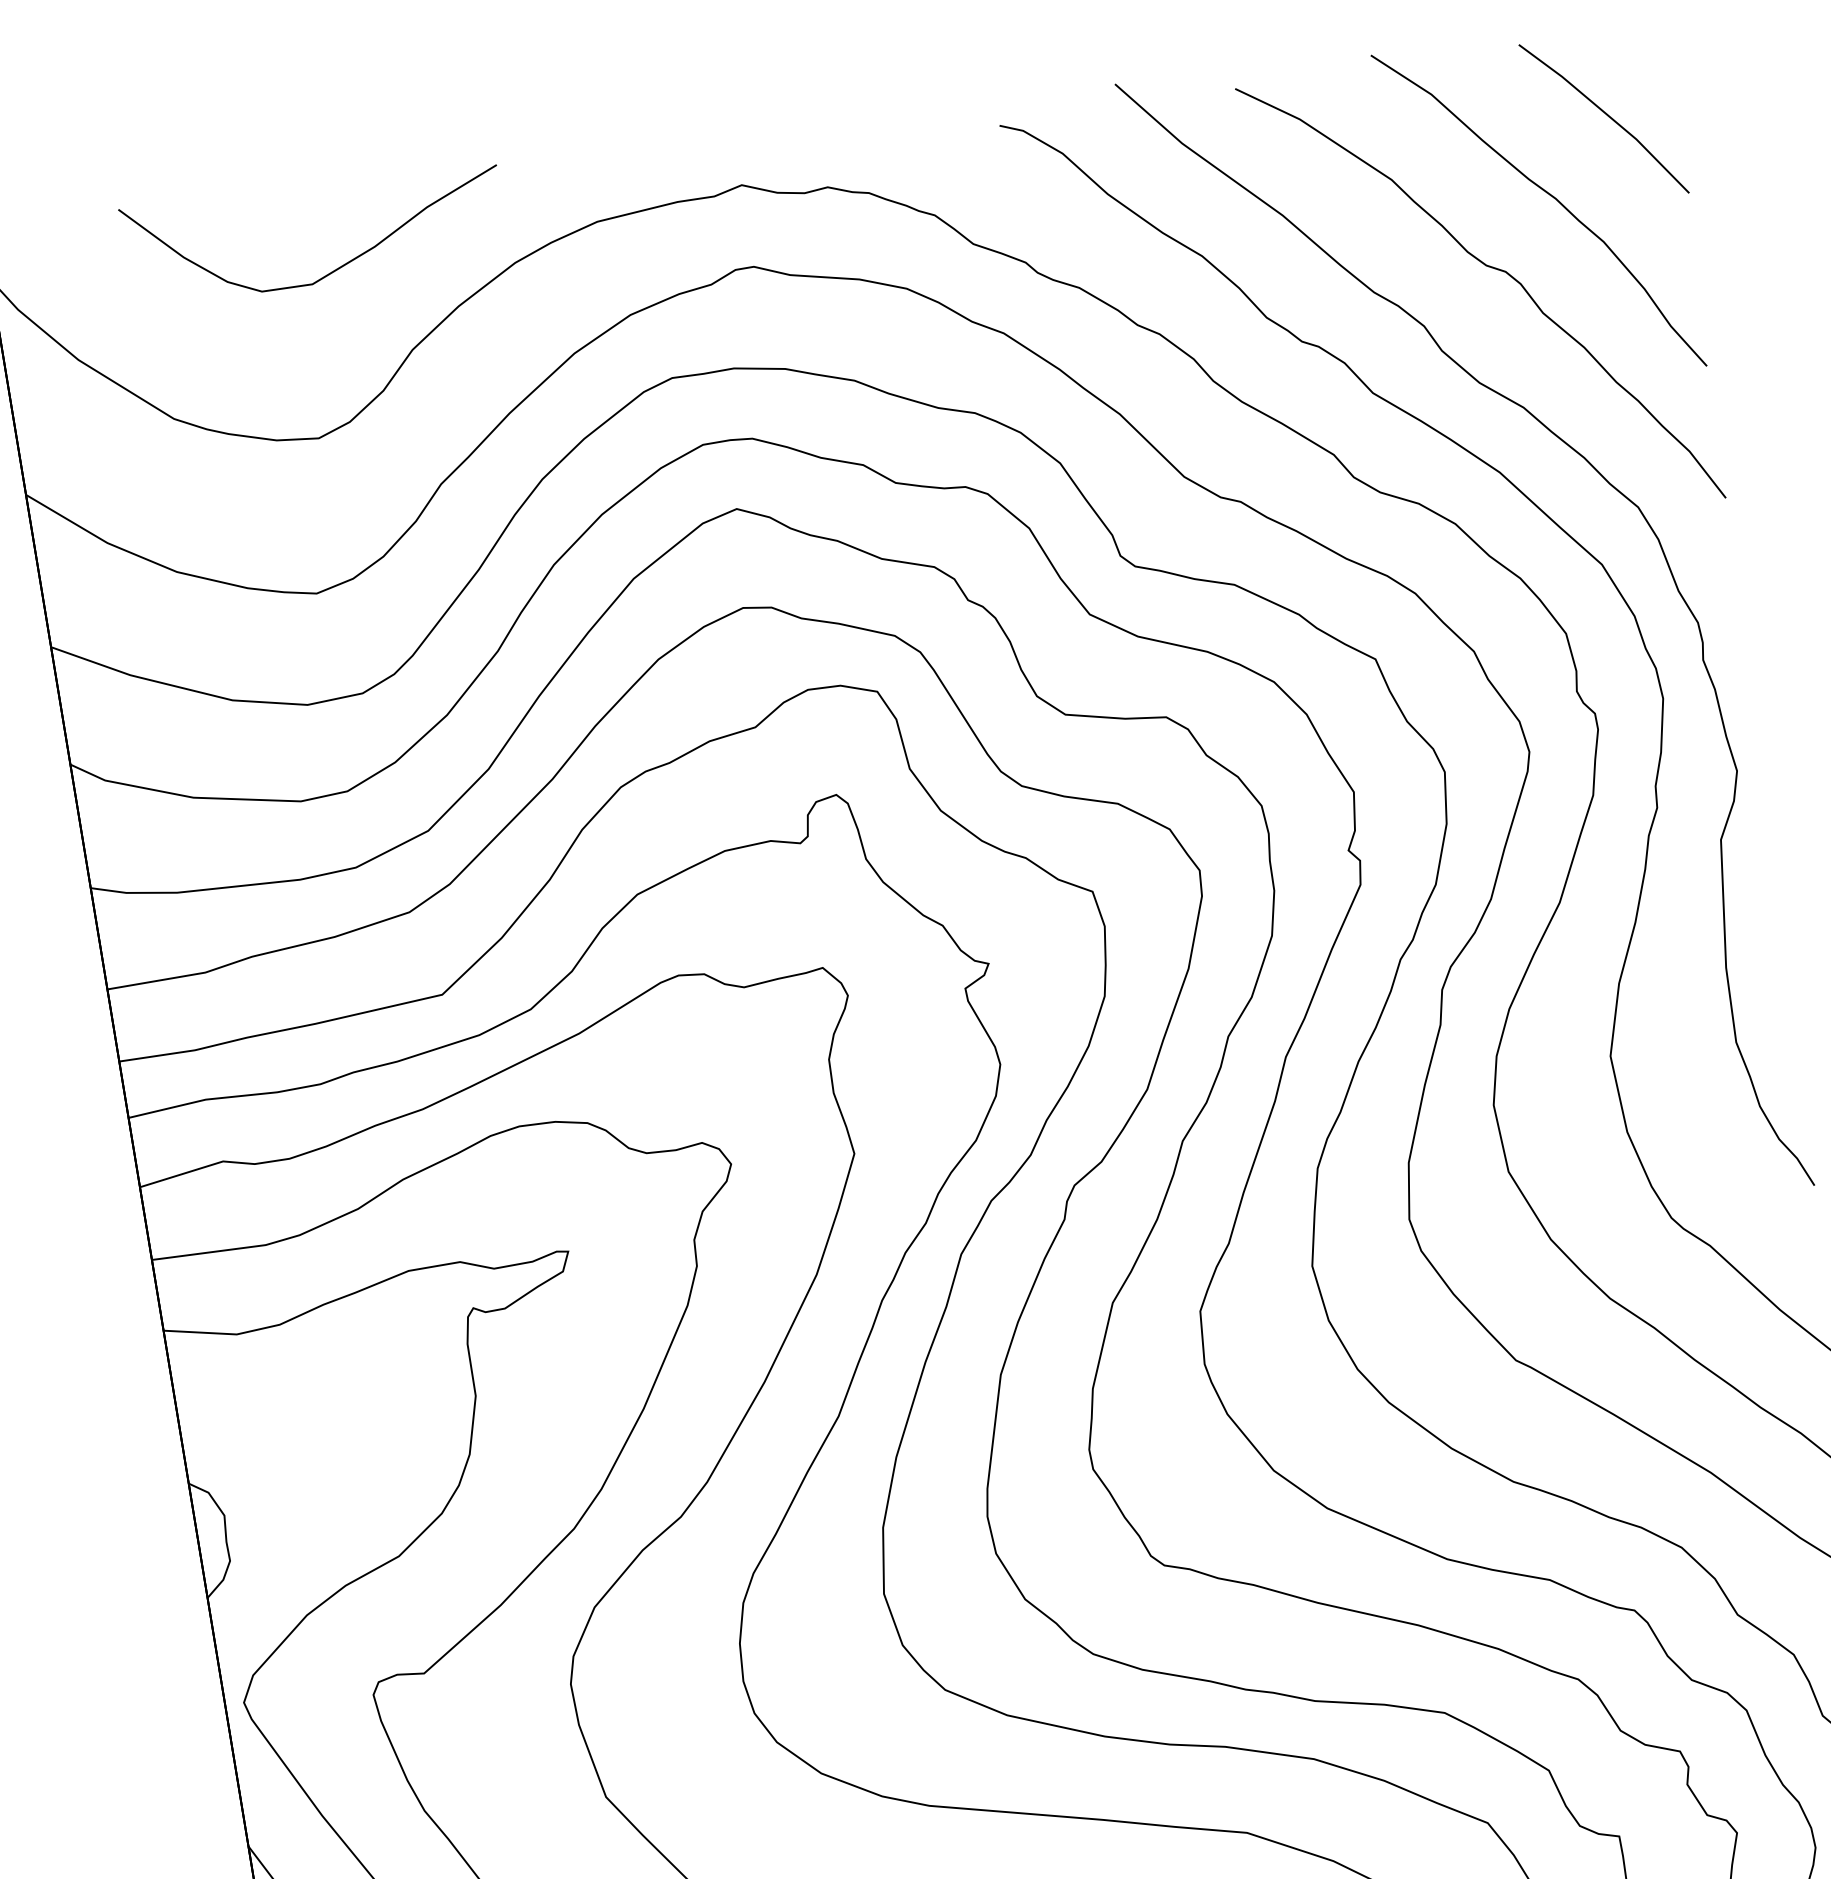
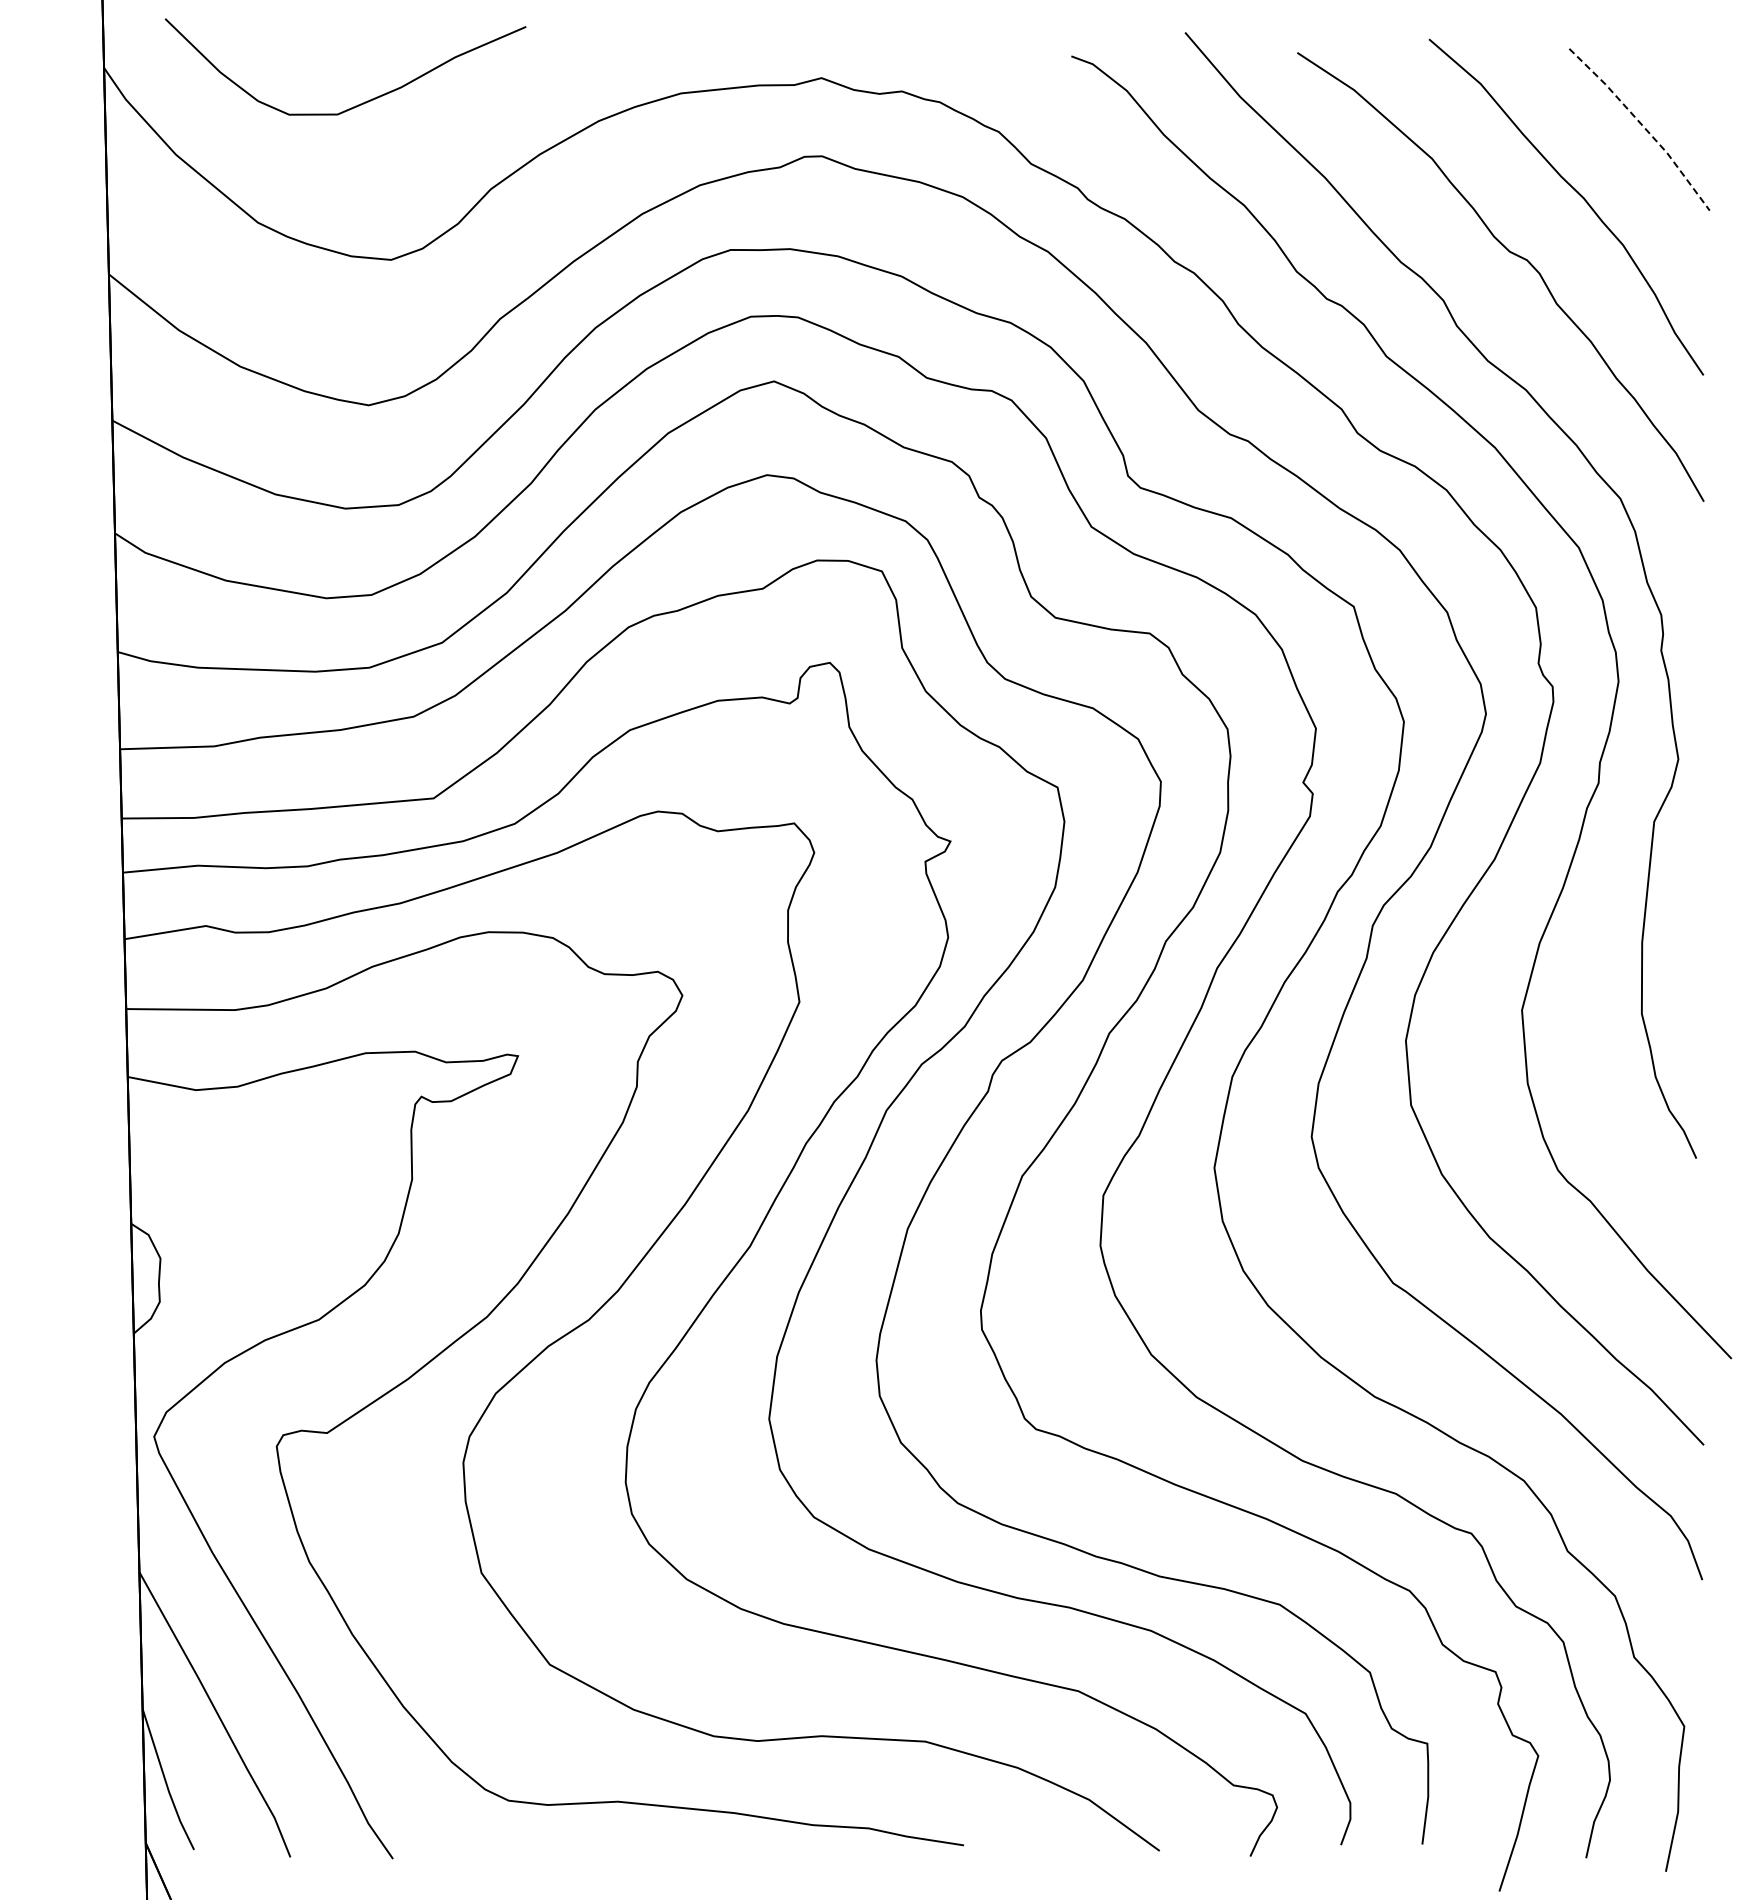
line: (1607, 115) -> (1643, 126), solid -> dashed
curve: (336, 268) -> (362, 102), moved

